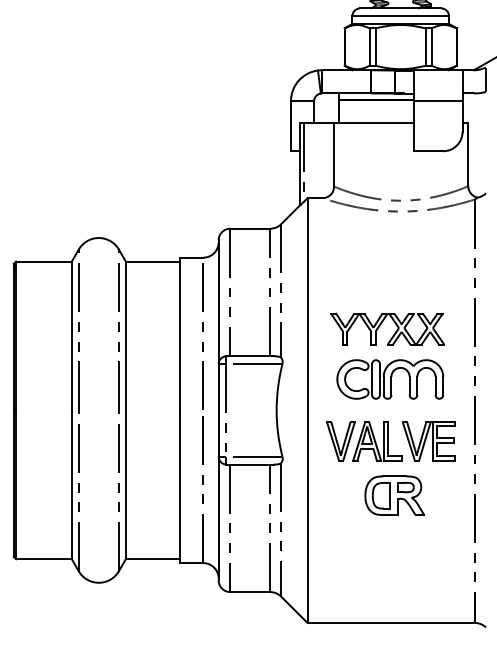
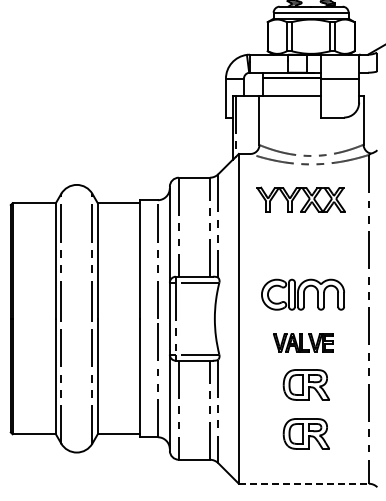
part: (386, 328) -> (300, 199), moved
part: (390, 441) -> (303, 342), size x0.6
part: (393, 558) -> (305, 433), added
line: (392, 622) -> (304, 483), solid -> dashed

